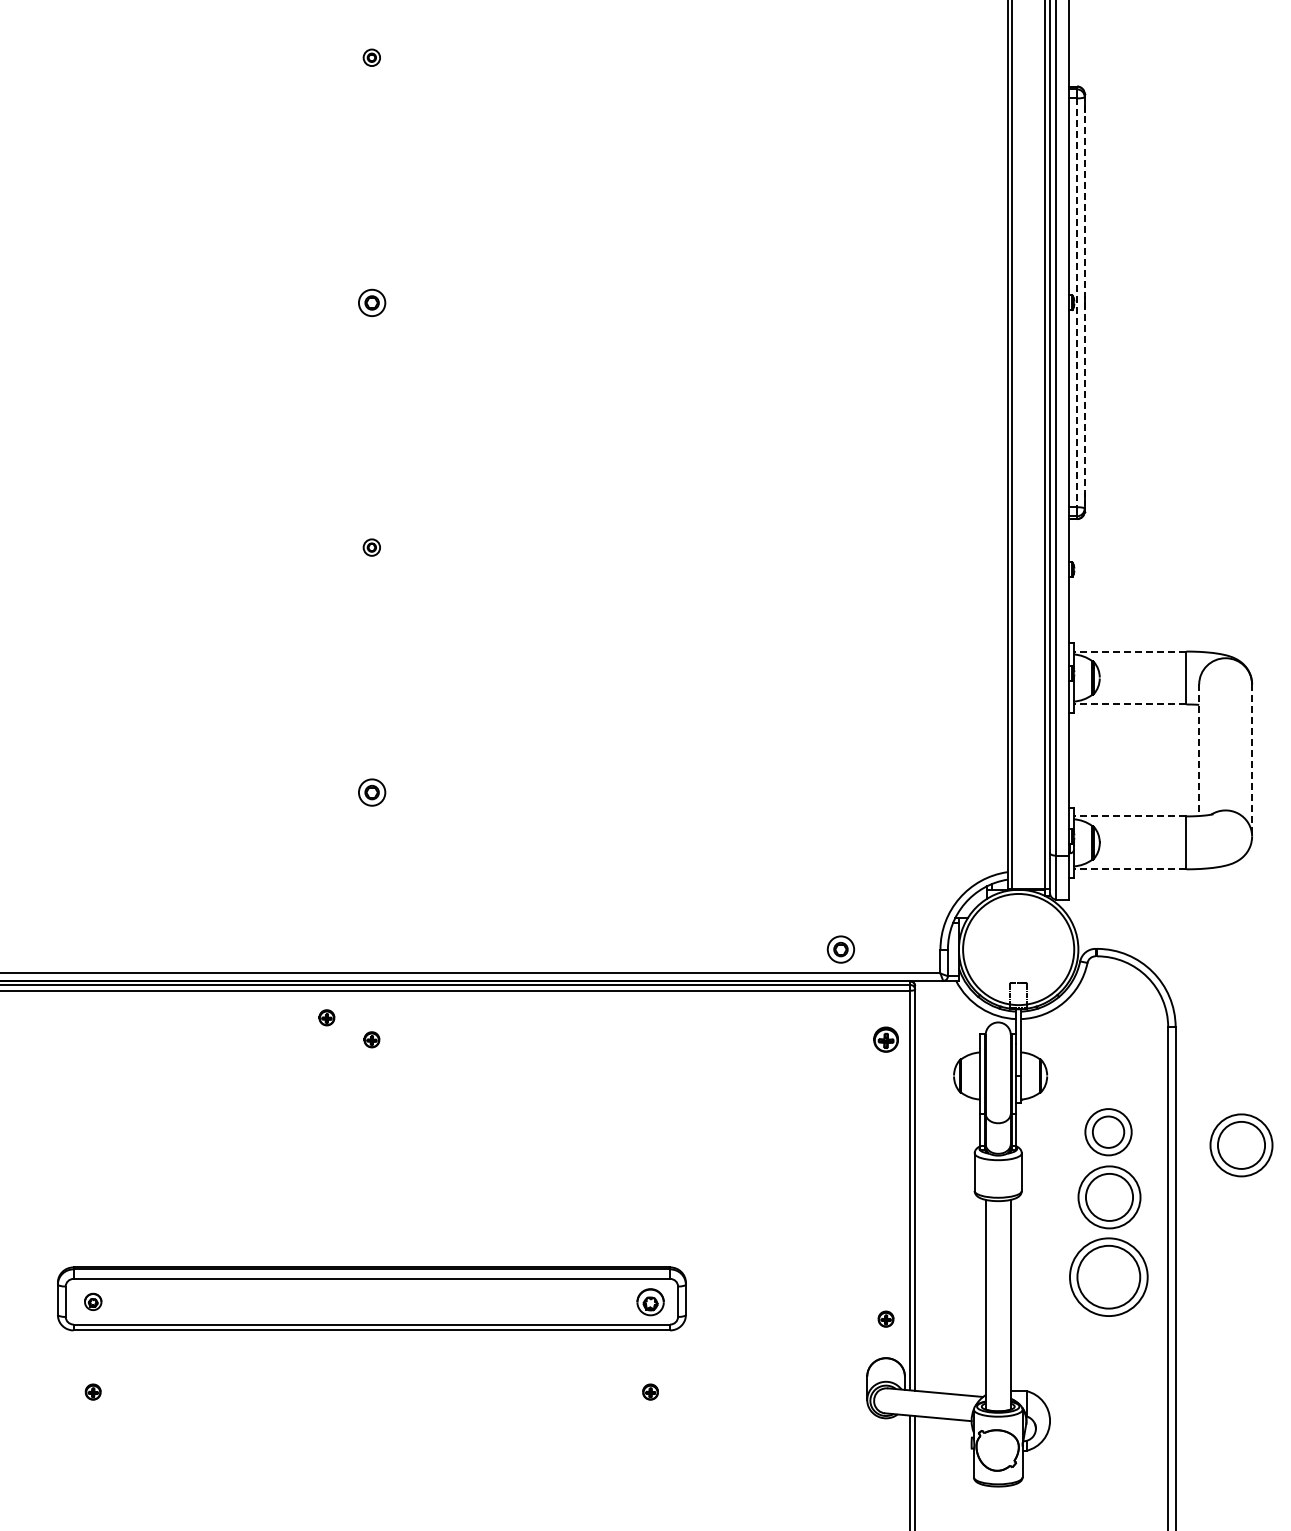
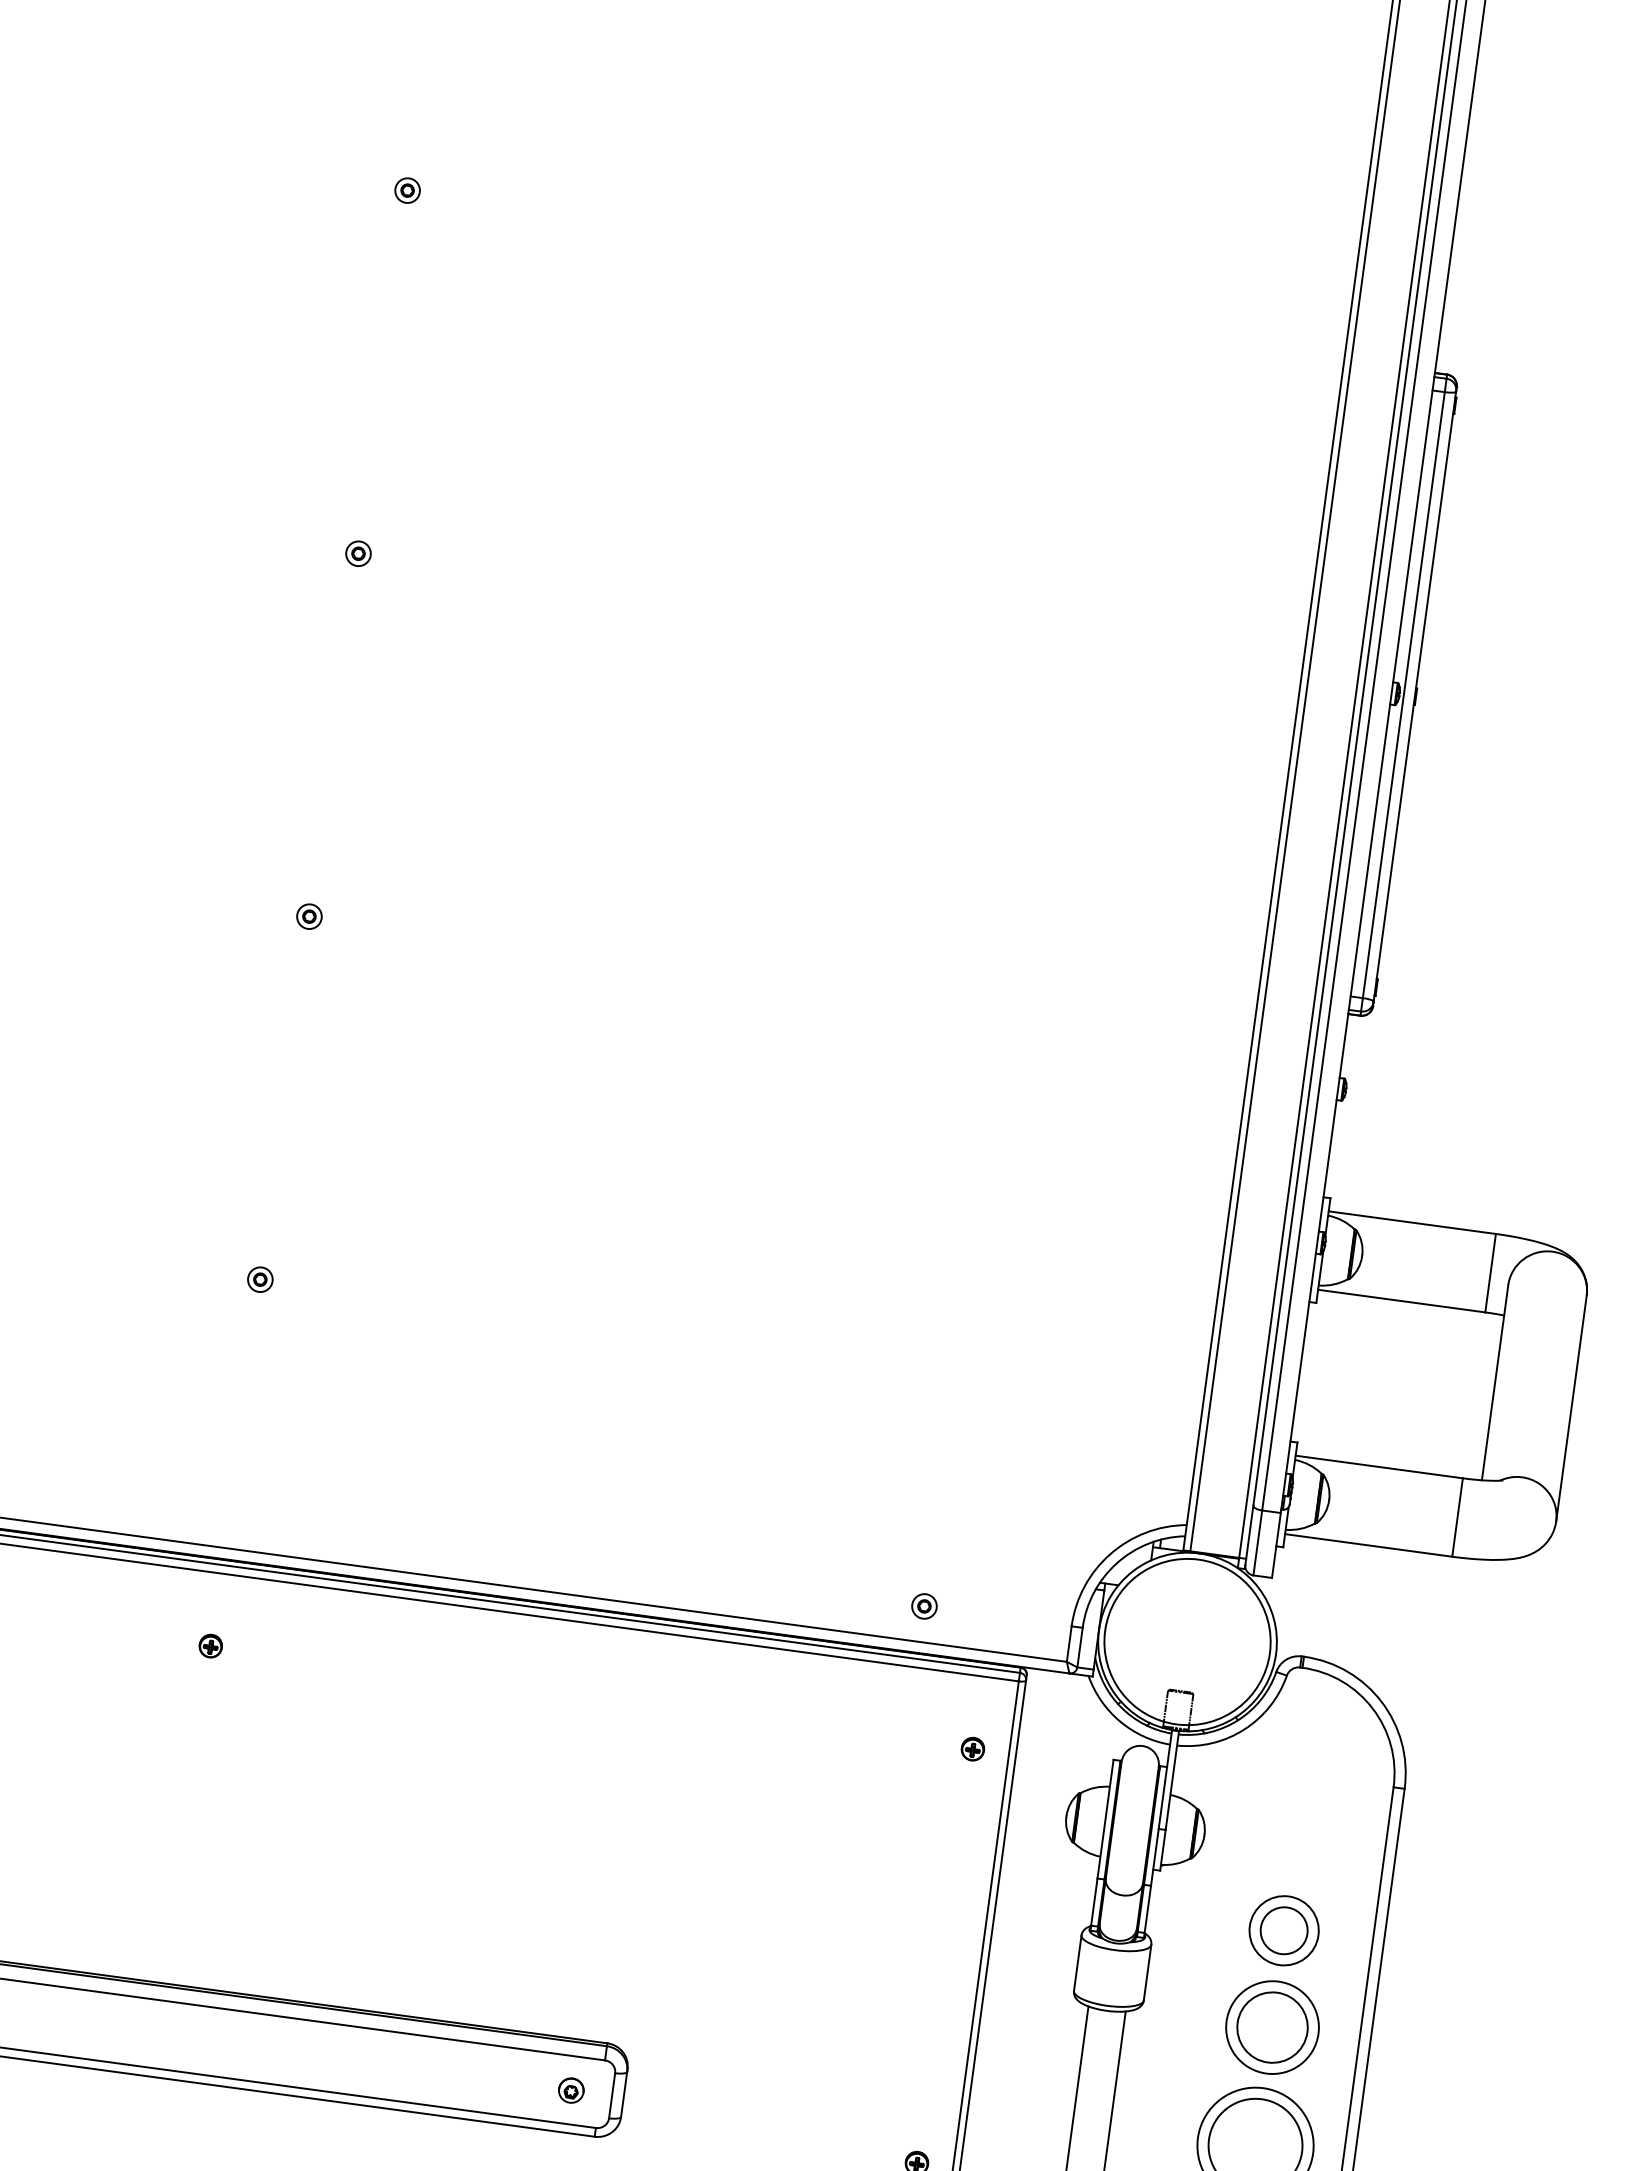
part: (371, 302) -> (357, 553), size x0.62
line: (1084, 302) -> (1414, 696), dashed -> solid
line: (1077, 303) -> (1404, 696), dashed -> solid
line: (1129, 651) -> (1411, 1222), dashed -> solid
line: (1129, 704) -> (1400, 1301), dashed -> solid
line: (1199, 750) -> (1495, 1383), dashed -> solid
line: (1252, 760) -> (1572, 1408), dashed -> solid
part: (371, 792) -> (259, 1279), size x0.62
line: (1129, 816) -> (1378, 1467), dashed -> solid
line: (1129, 869) -> (1367, 1545), dashed -> solid
part: (841, 949) -> (924, 1606), size x0.62
part: (326, 1017) -> (147, 1604), removed
part: (885, 1039) -> (972, 1748), size x0.62
part: (1241, 1145) -> (1478, 1977), removed
part: (650, 1301) -> (571, 2089), size x0.62

